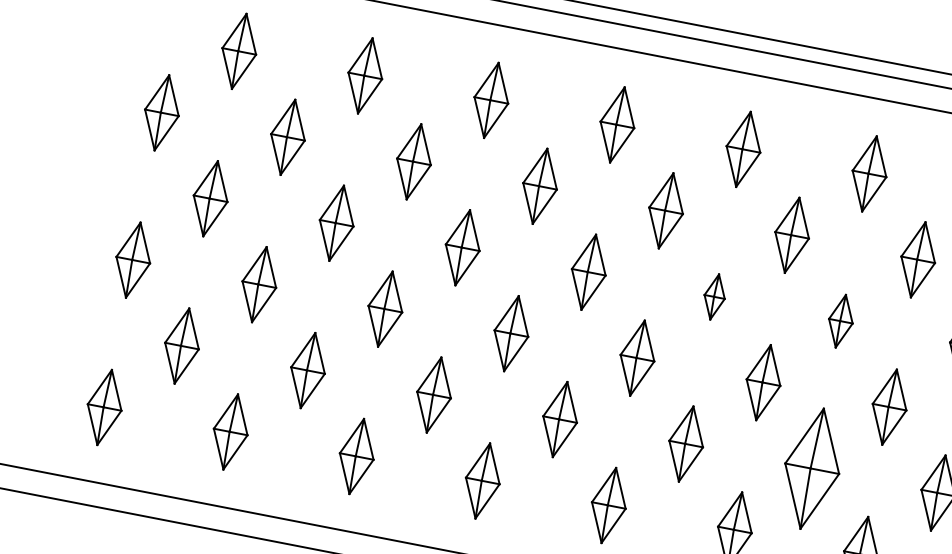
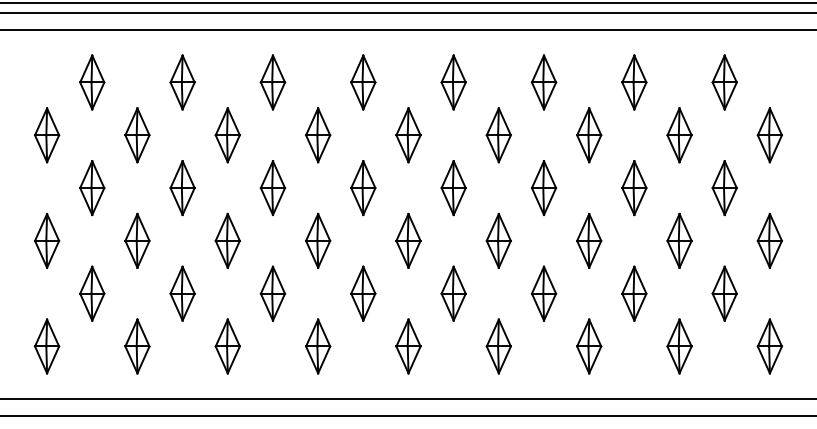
part: (714, 297) -> (453, 188), size x1.67
part: (840, 320) -> (543, 187), size x1.43
part: (811, 468) -> (543, 293), size x0.62

